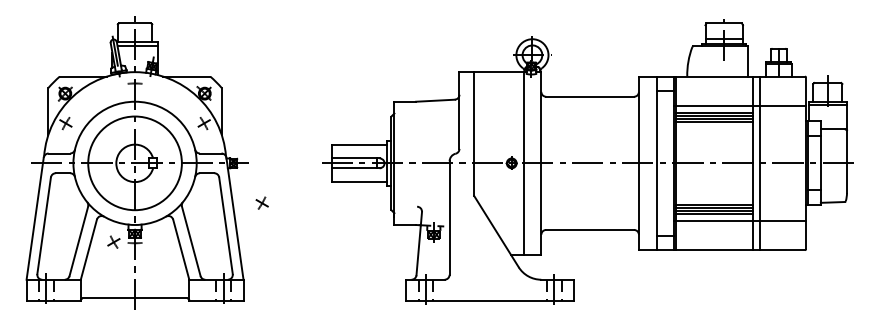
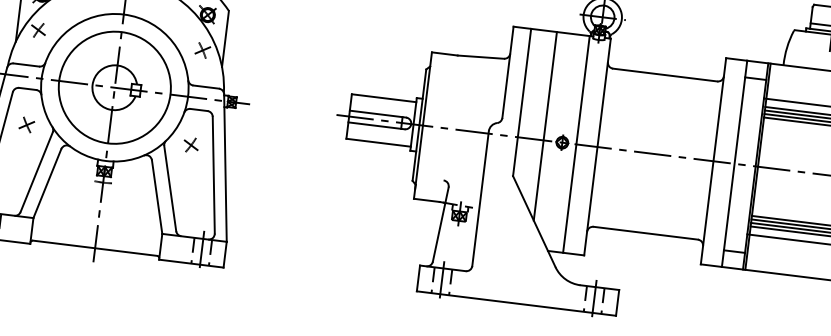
line: (495, 151) -> (544, 126), added
part: (261, 202) -> (190, 144), moved
part: (113, 241) -> (26, 124), moved

